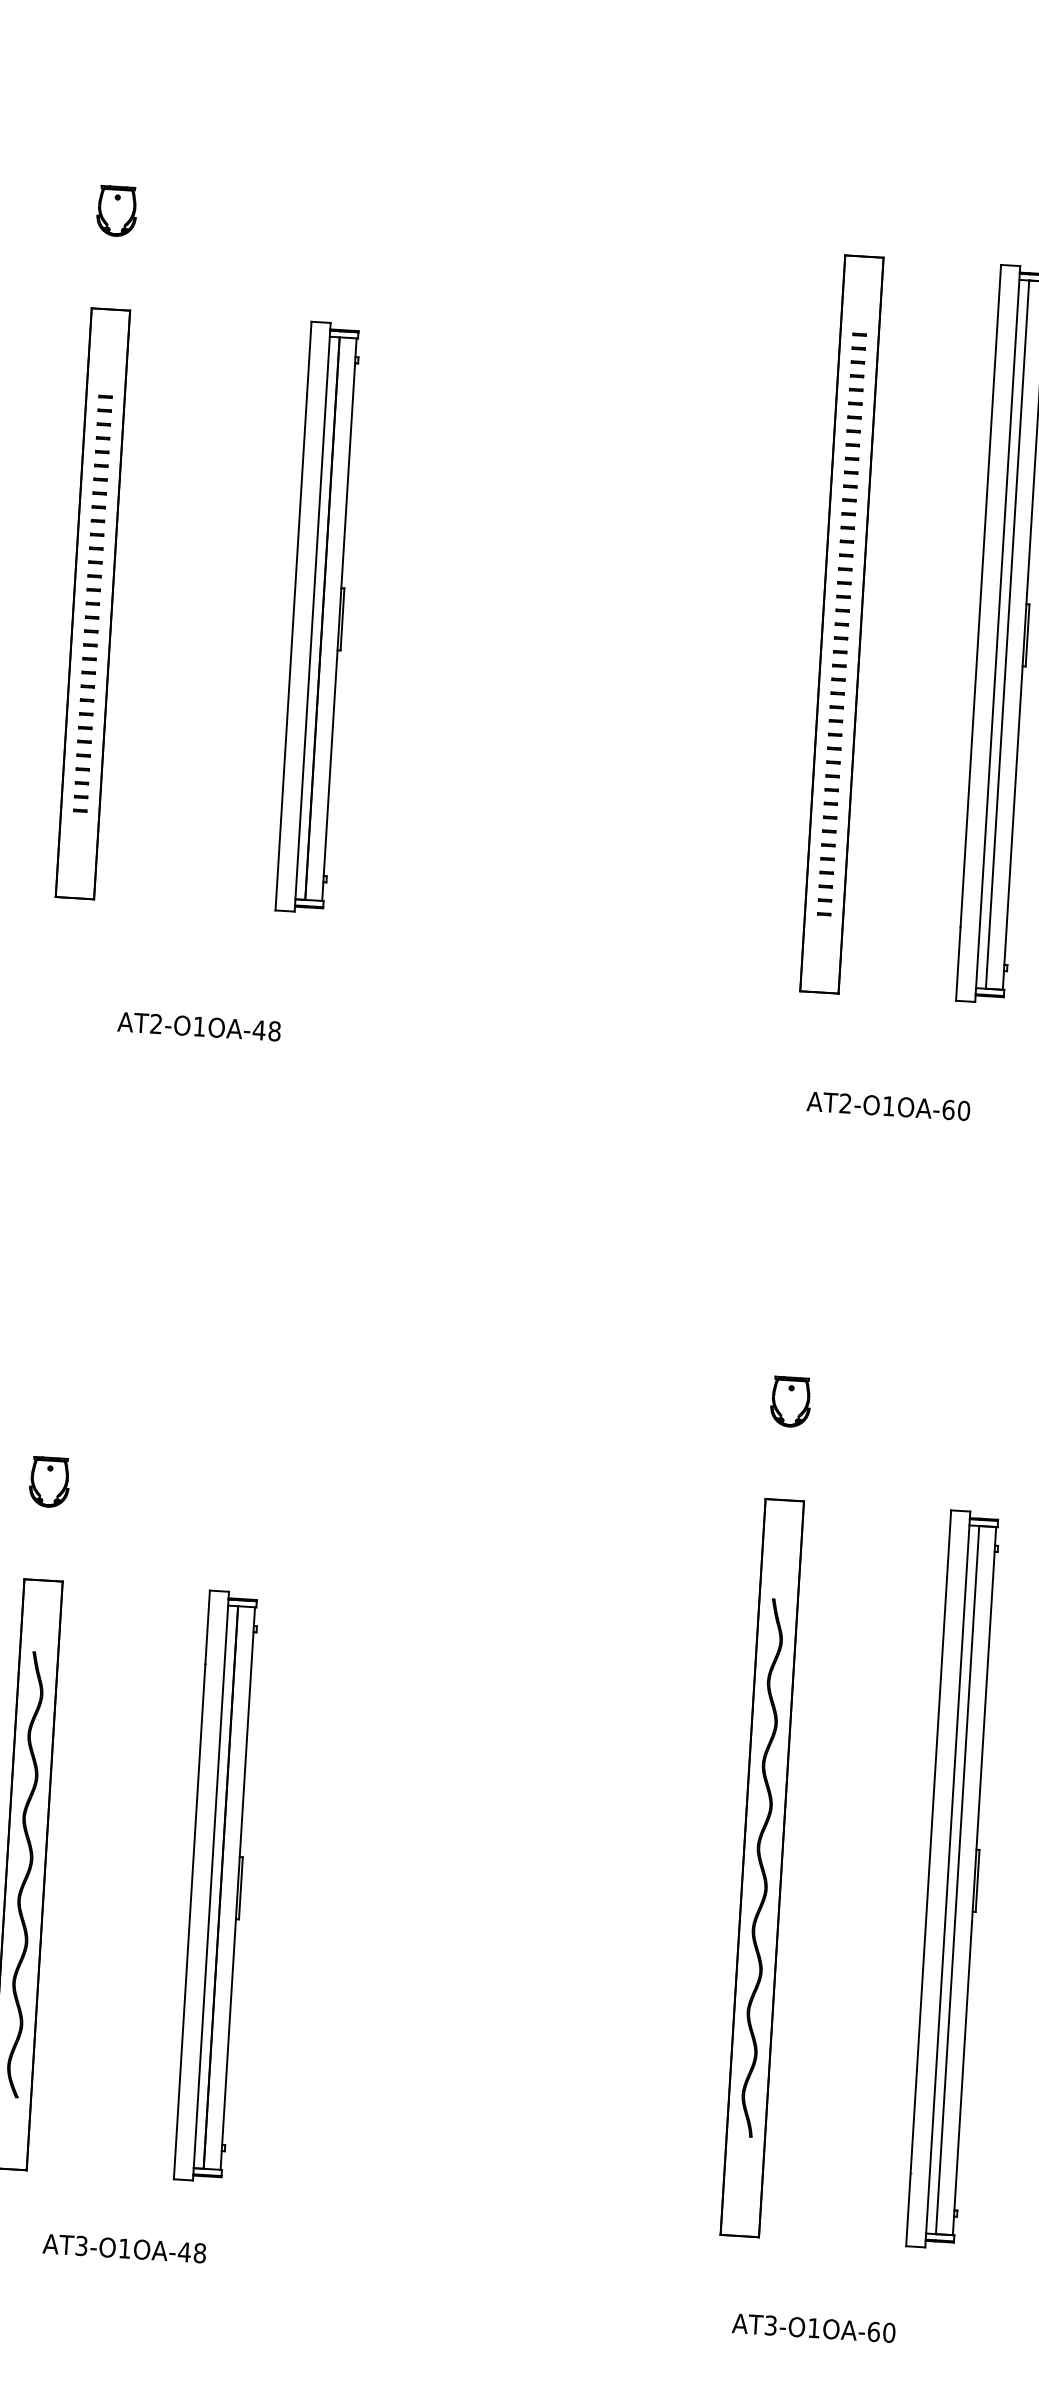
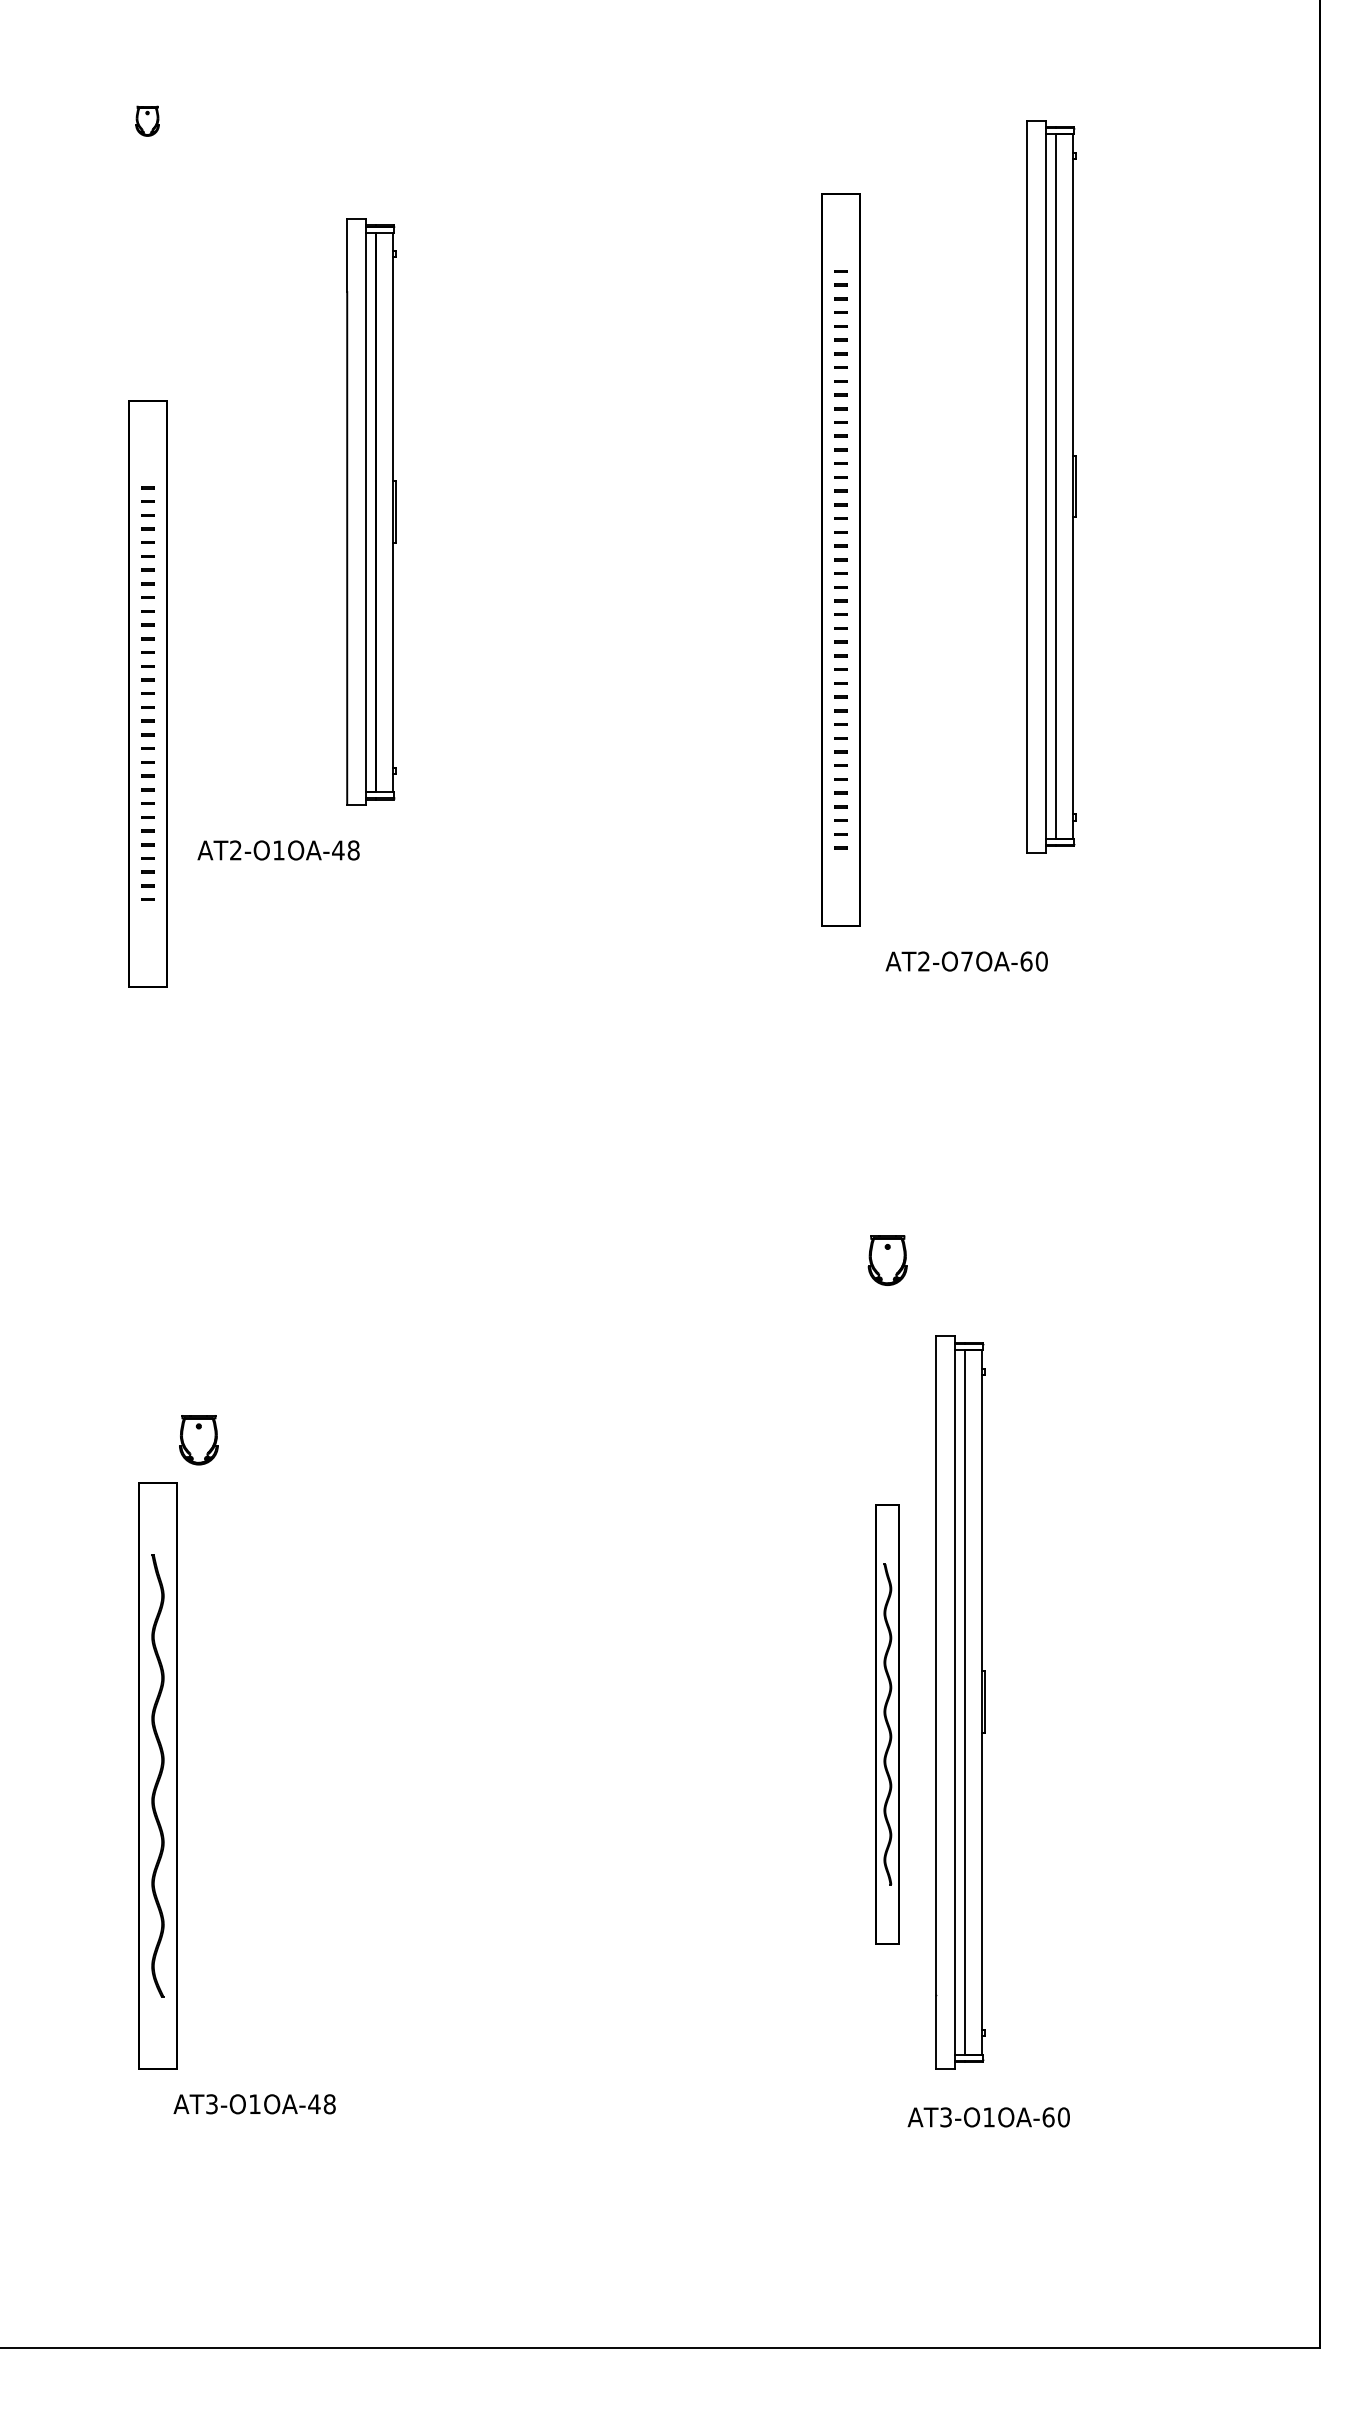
part: (116, 211) -> (147, 121), size x0.6
part: (92, 603) -> (147, 693), moved
part: (841, 624) -> (840, 559), moved
text: (199, 1026) -> (278, 850), moved
text: (888, 1106) -> (966, 961), AT2-O1OA-60 -> AT2-O7OA-60
part: (49, 1482) -> (198, 1440), moved
part: (761, 1868) -> (887, 1724), size x0.6
part: (952, 1879) -> (960, 1702), moved
part: (216, 1886) -> (347, 1775), removed
text: (124, 2248) -> (254, 2104), moved
text: (813, 2328) -> (988, 2117), moved

